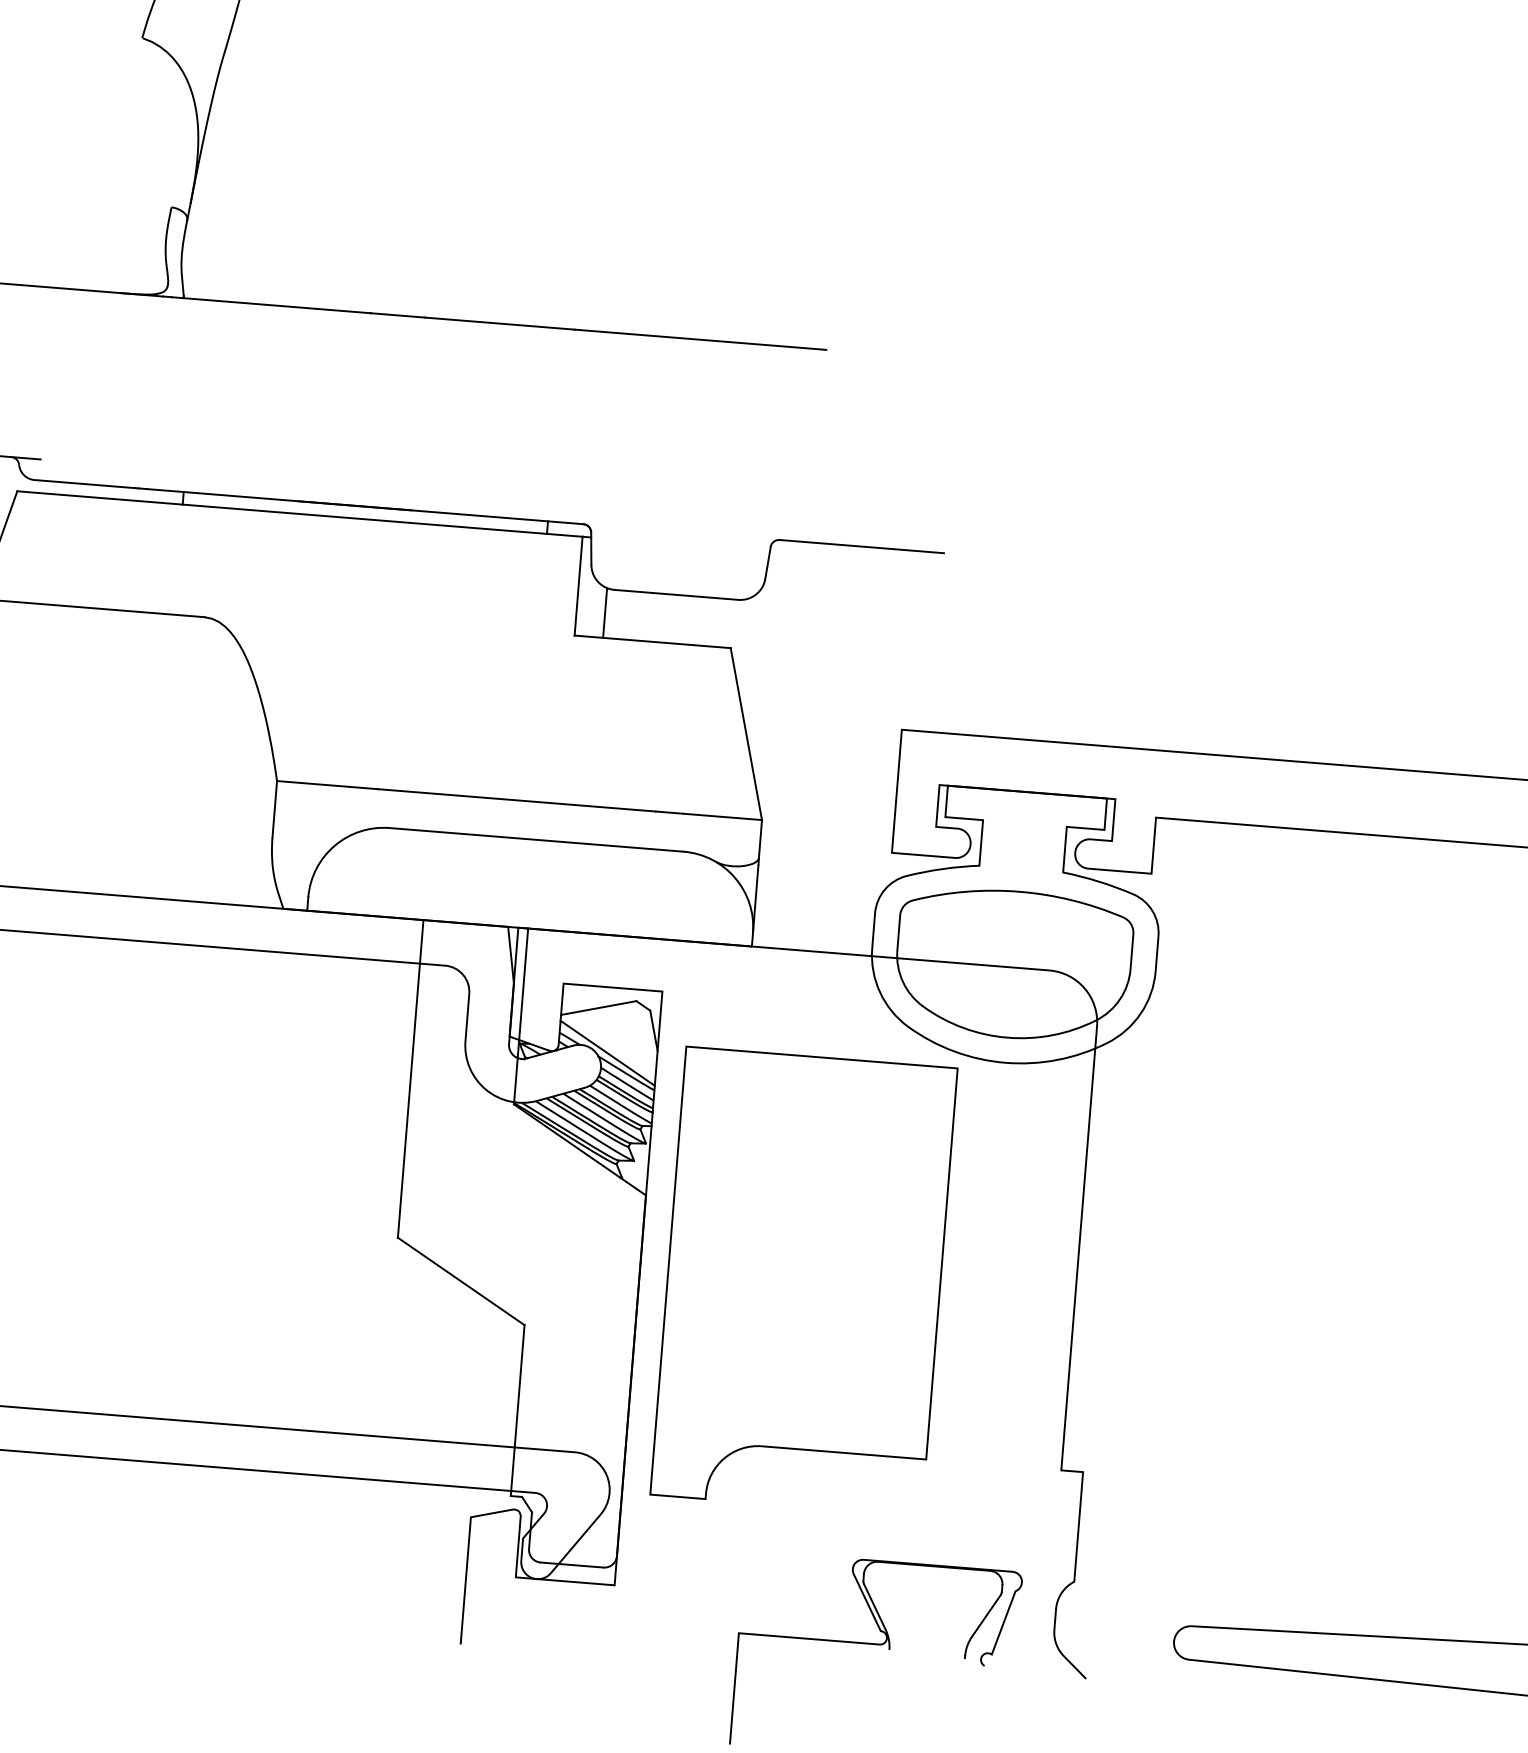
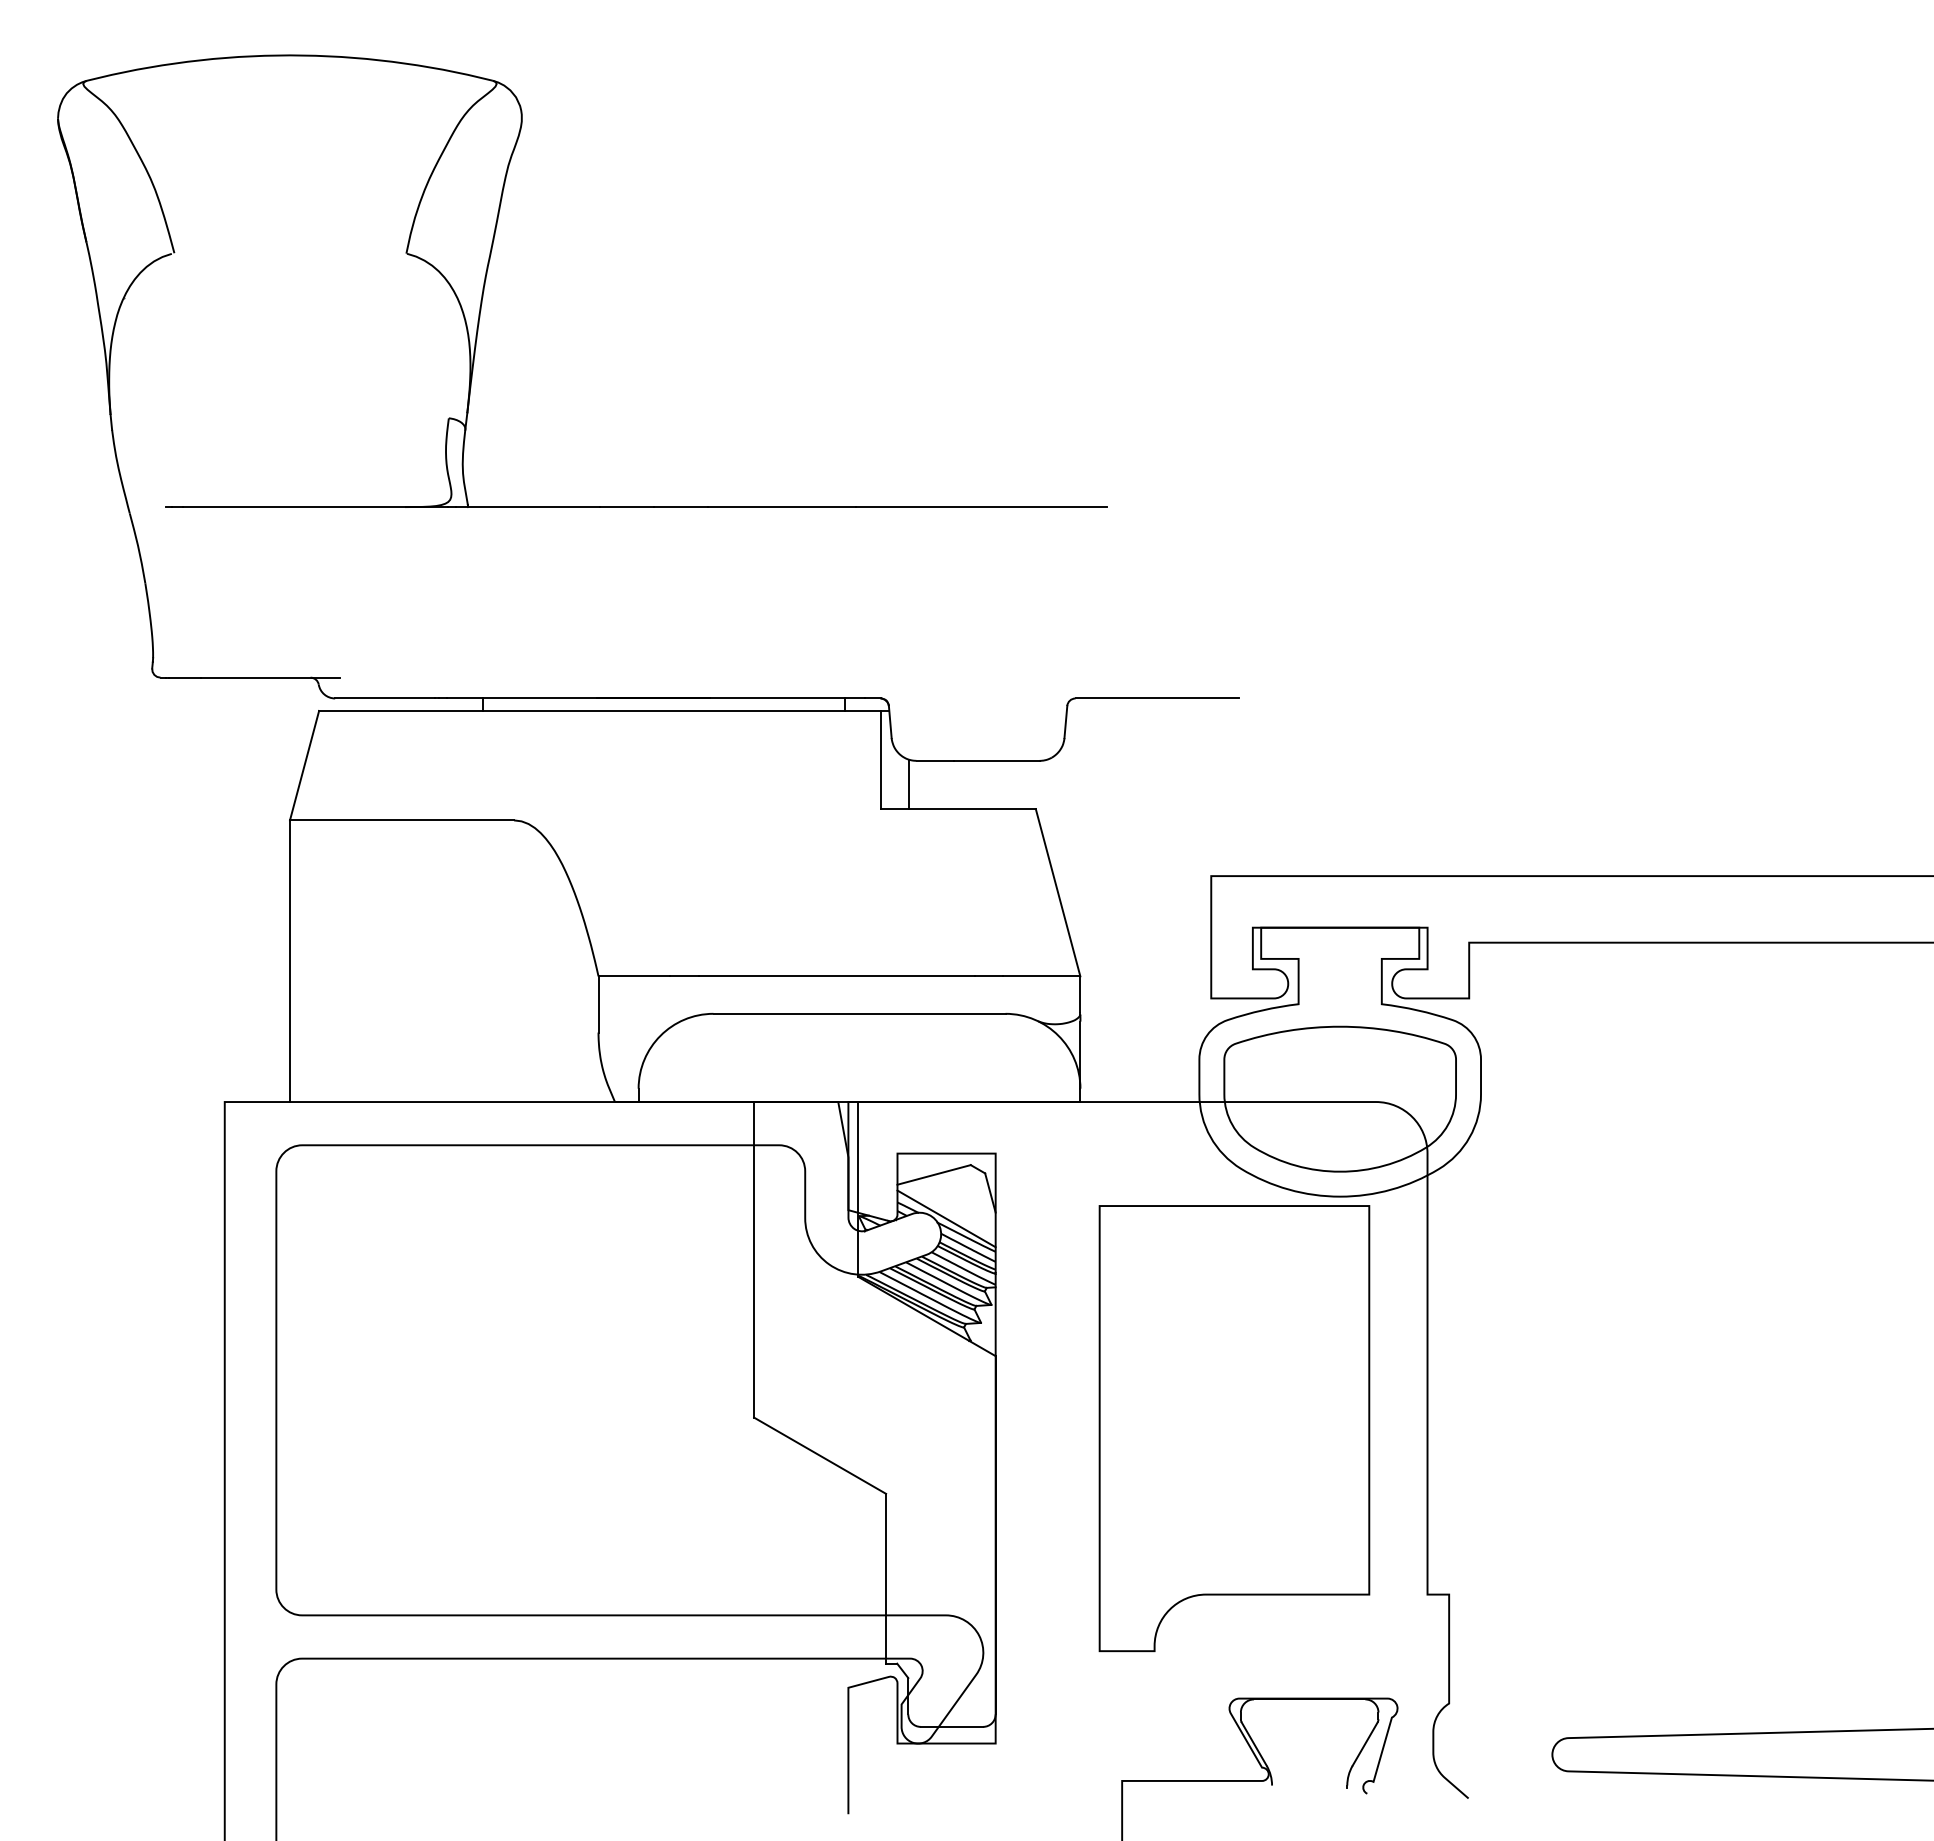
part: (804, 1281) -> (1234, 1428), moved

